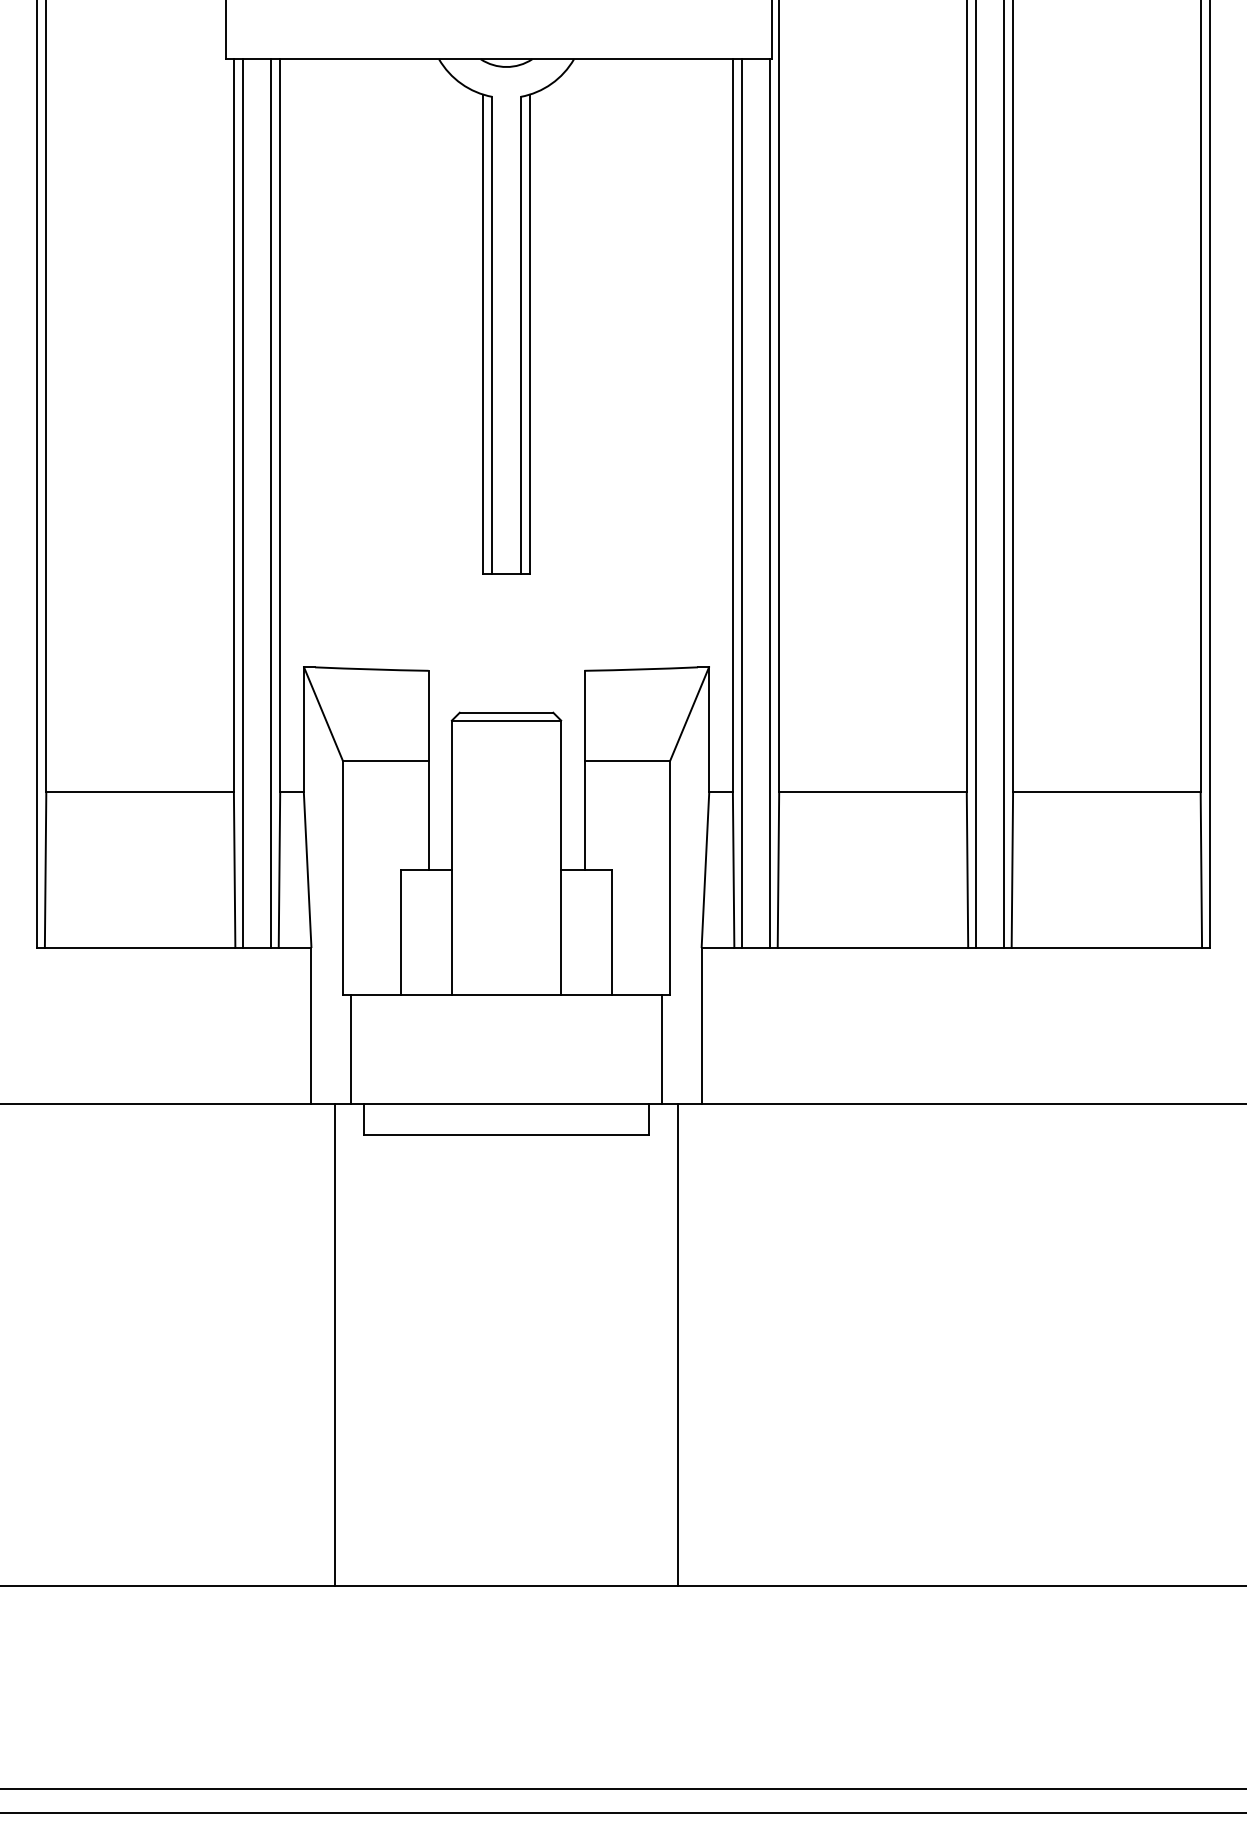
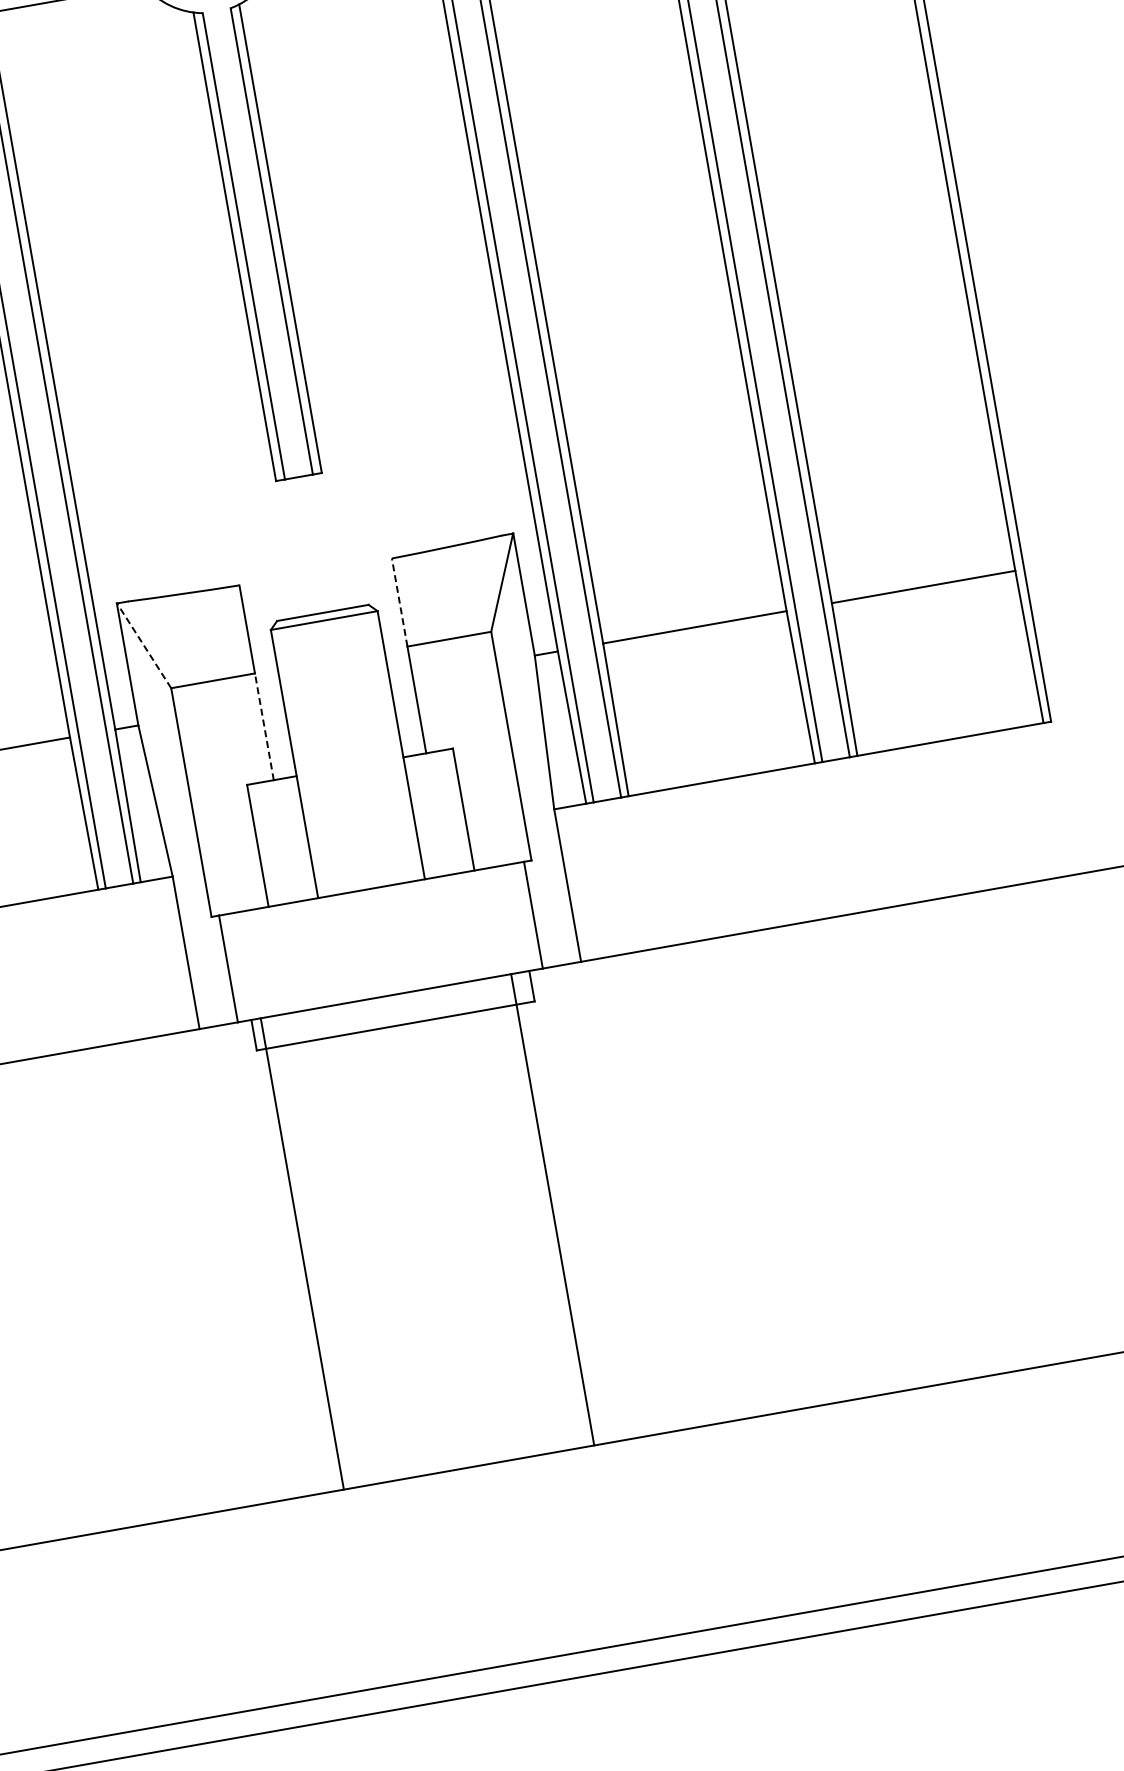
line: (323, 714) -> (144, 646), solid -> dashed
line: (584, 715) -> (399, 602), solid -> dashed
line: (428, 815) -> (264, 726), solid -> dashed
line: (335, 1344) -> (302, 1253), moved
line: (678, 1344) -> (553, 1209), moved

